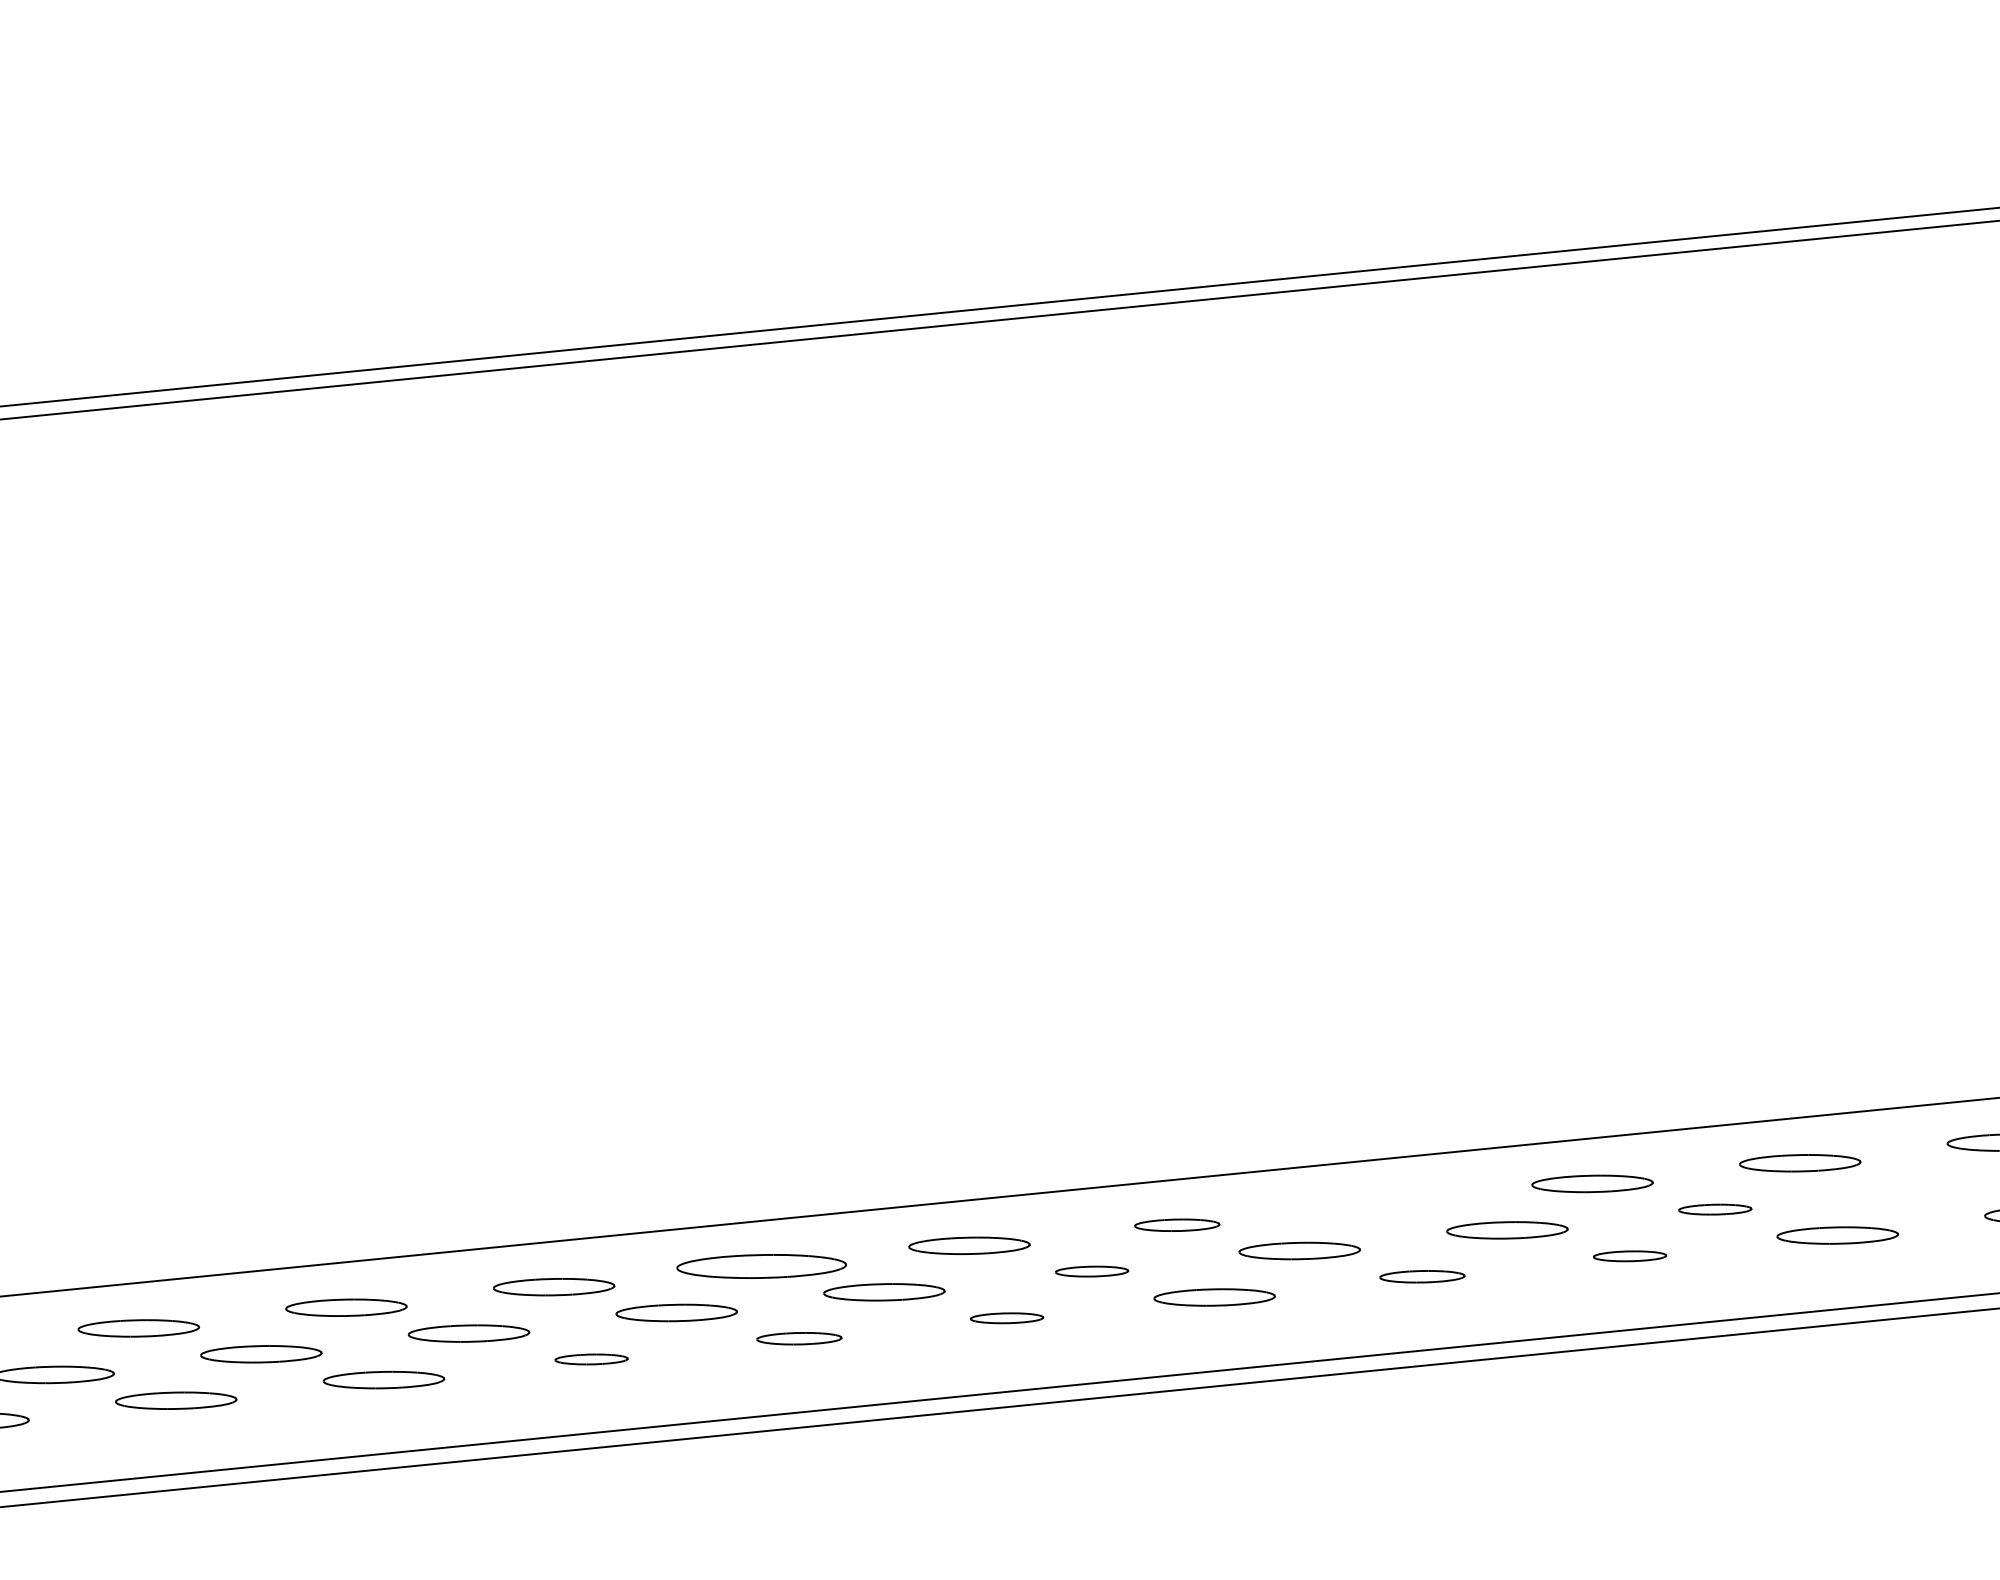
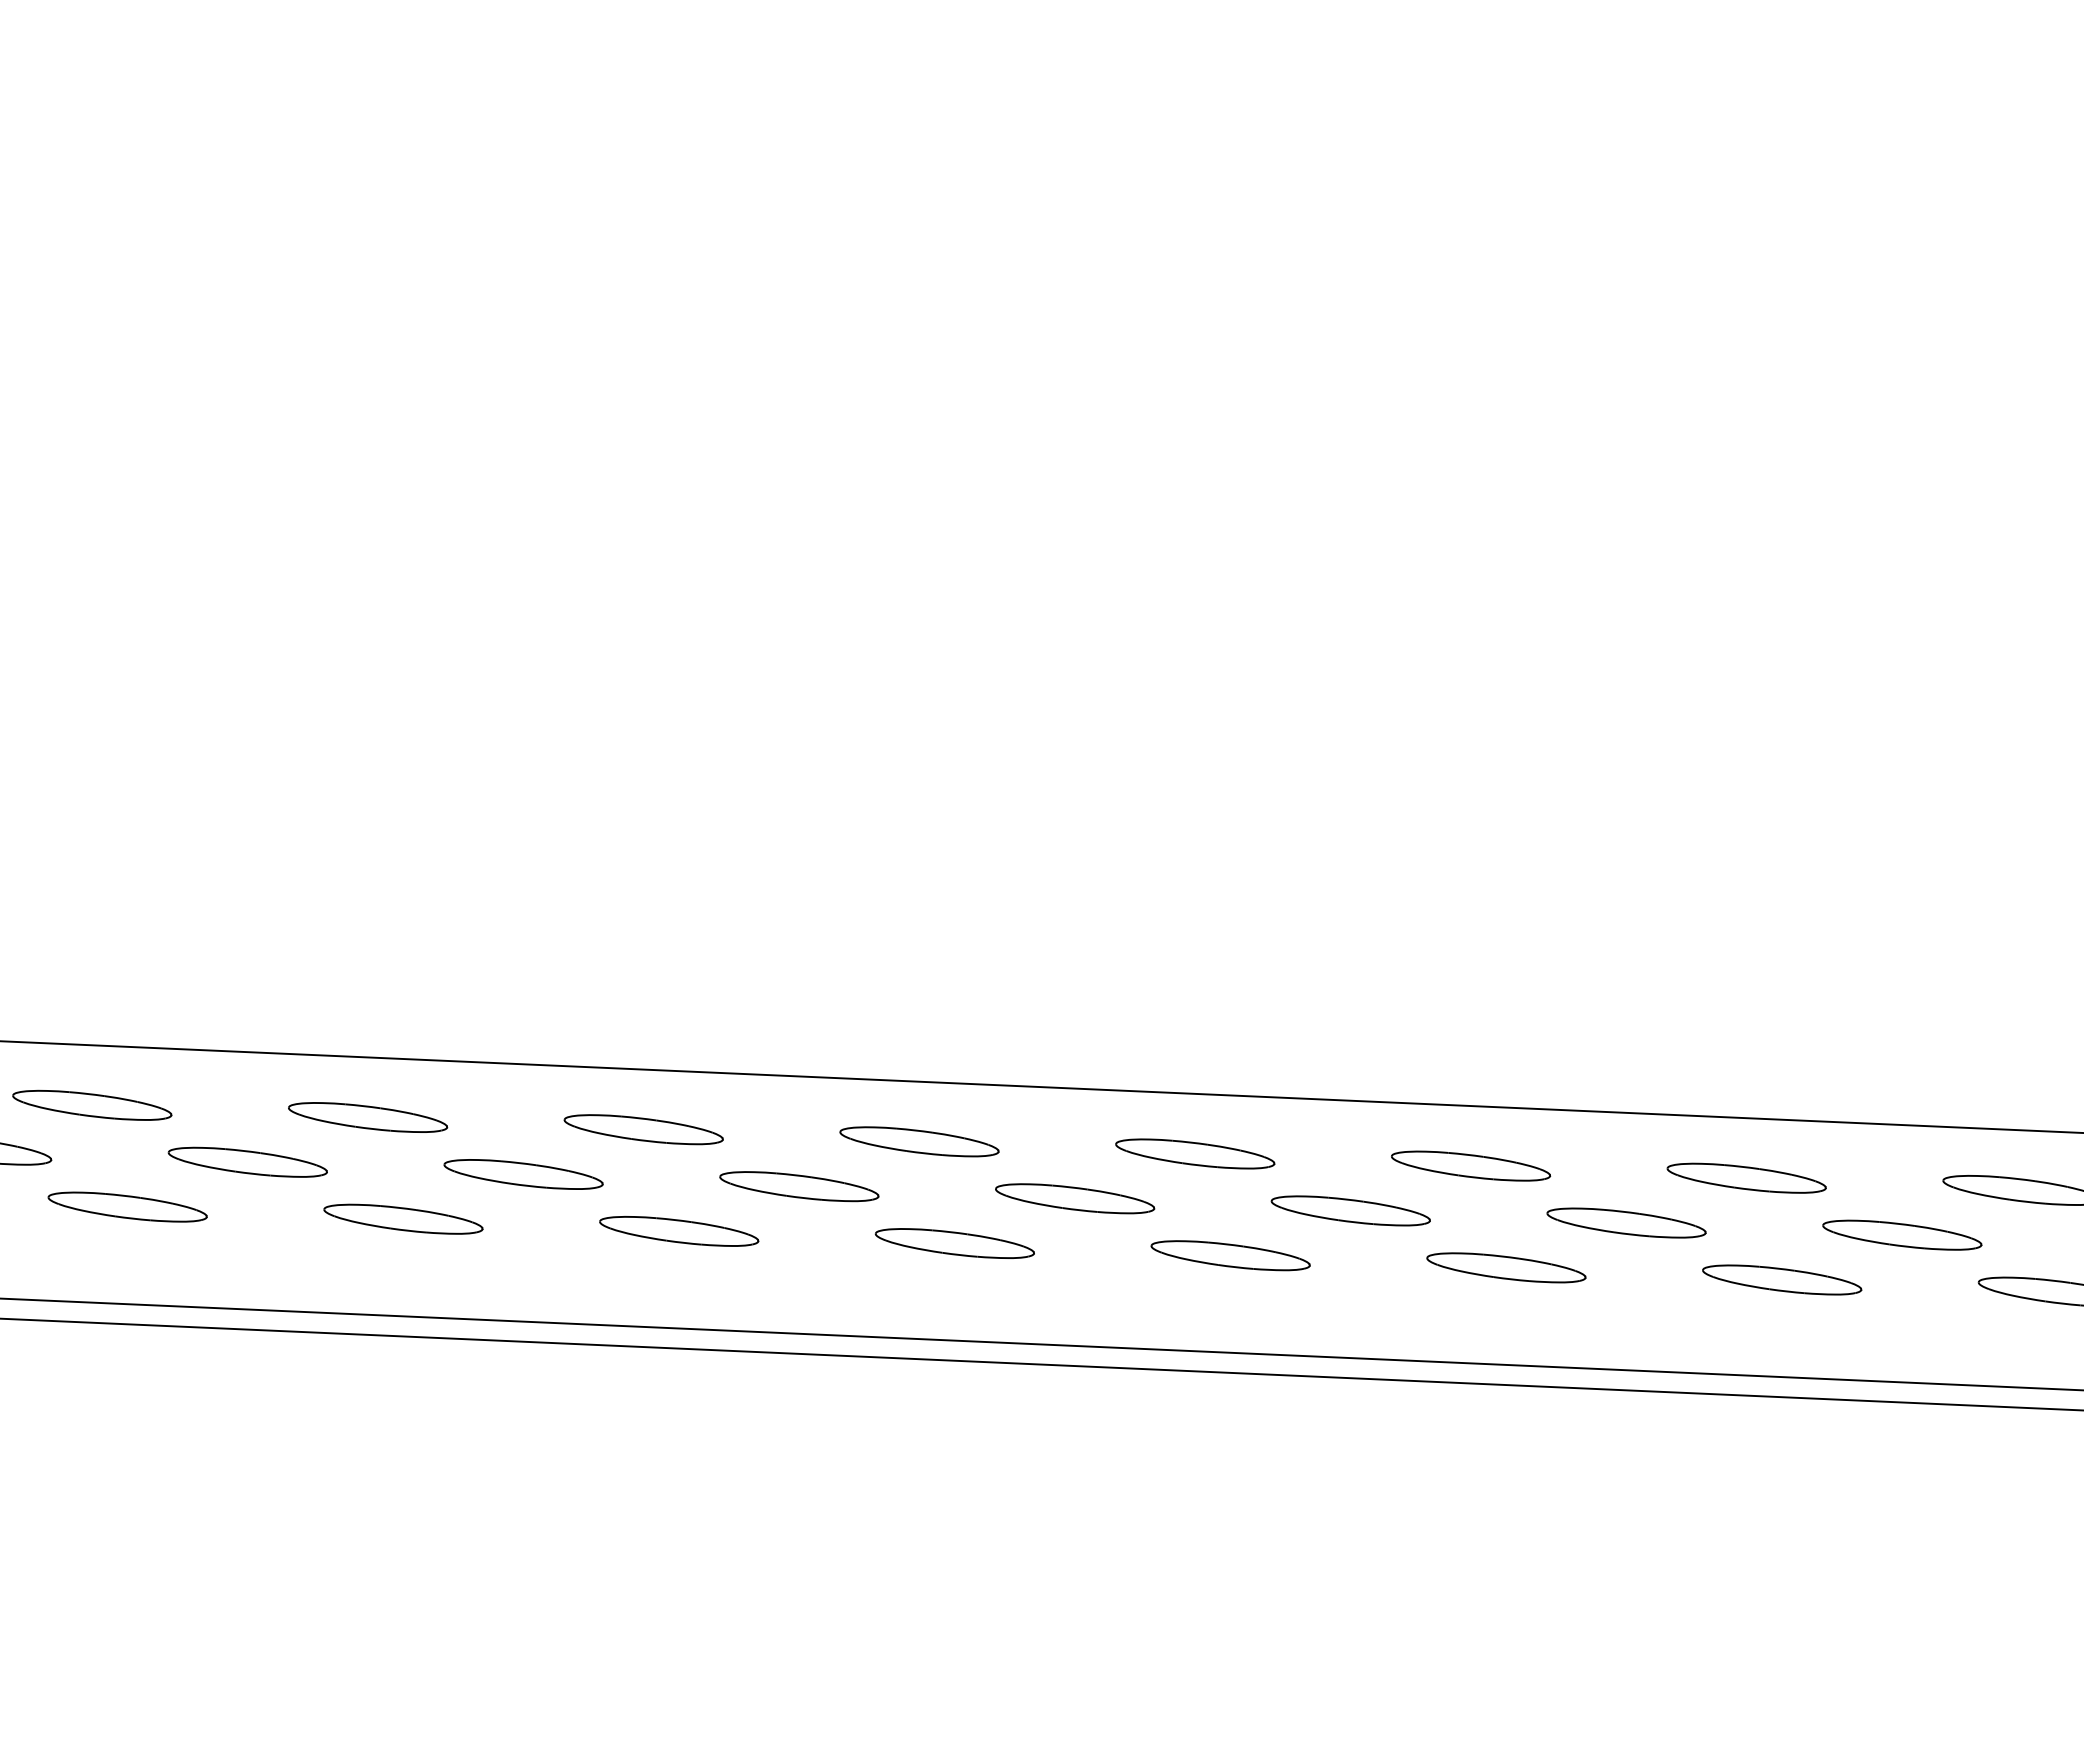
part: (1922, 1188) -> (1902, 1234), added
part: (1384, 1204) -> (1194, 1153), added
part: (1715, 1209) -> (1627, 1222), size x1.67
part: (1177, 1225) -> (919, 1142), size x1.43
part: (1629, 1256) -> (1505, 1268), size x1.67
part: (761, 1266) -> (367, 1117), size x0.71
part: (1091, 1271) -> (798, 1186), size x1.67
part: (1422, 1276) -> (1230, 1255), size x1.43
part: (1006, 1318) -> (678, 1231), size x1.67
part: (799, 1338) -> (403, 1218), size x1.43
part: (591, 1359) -> (127, 1207), size x1.67

